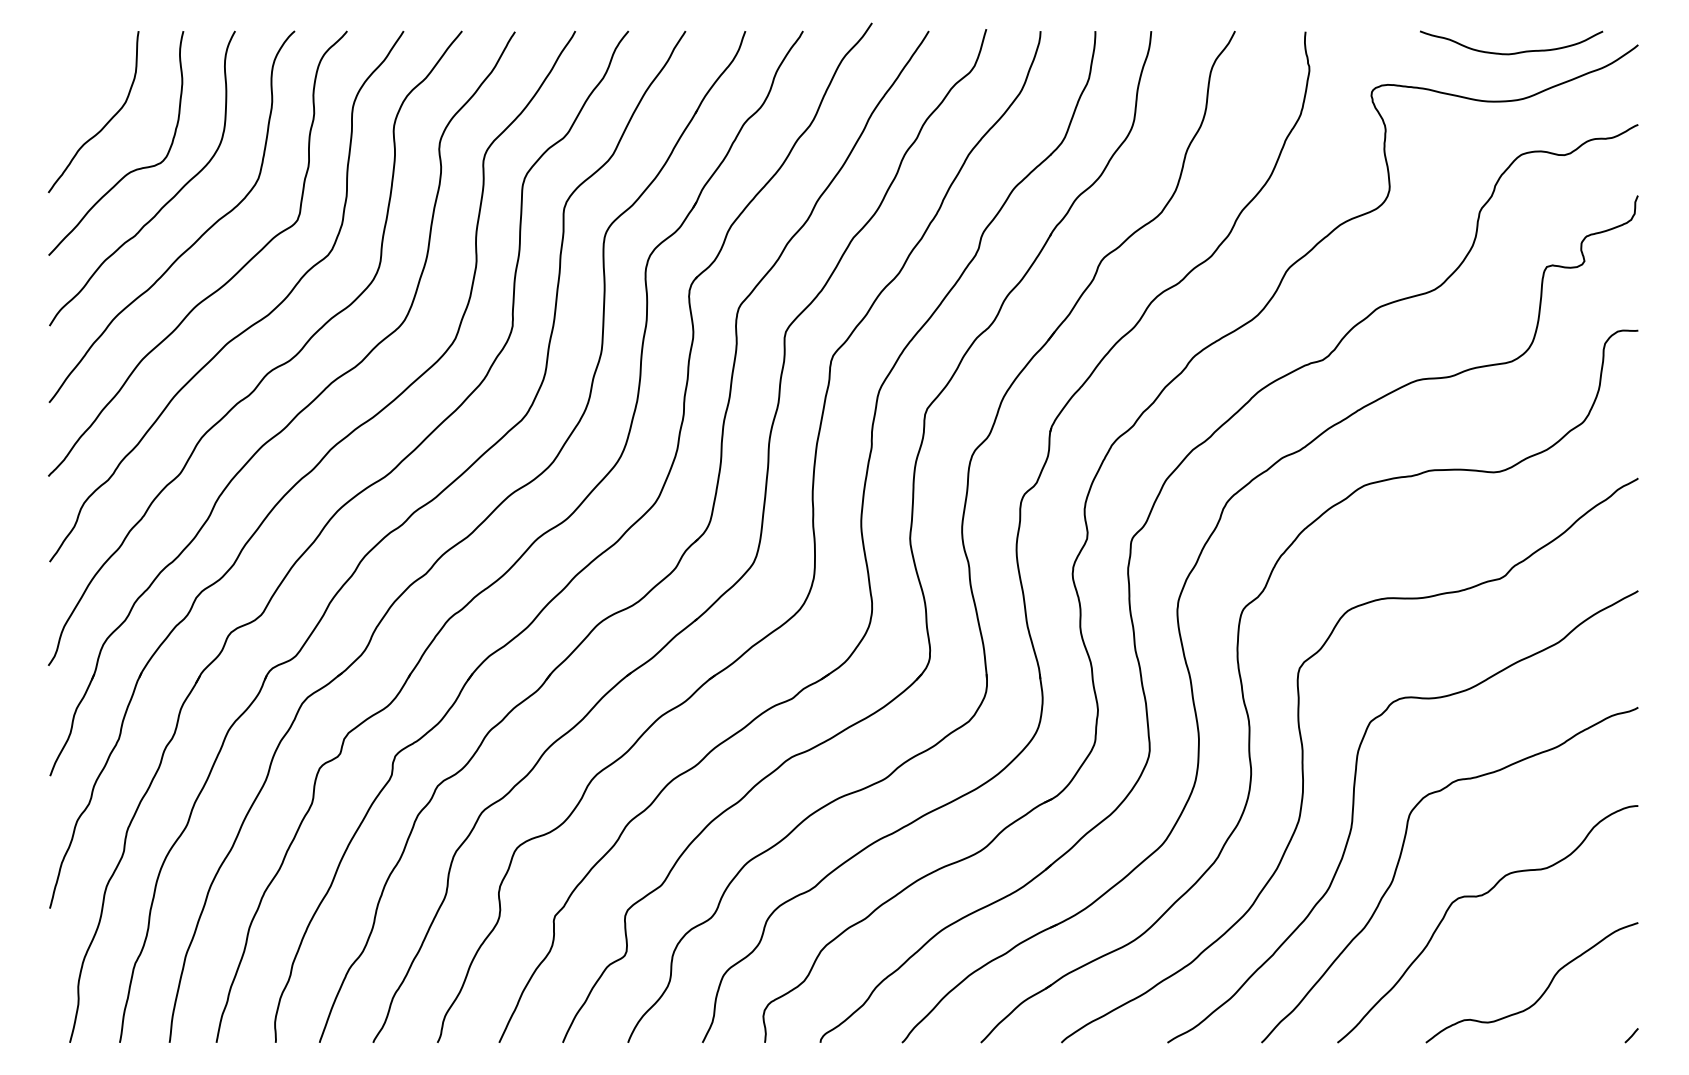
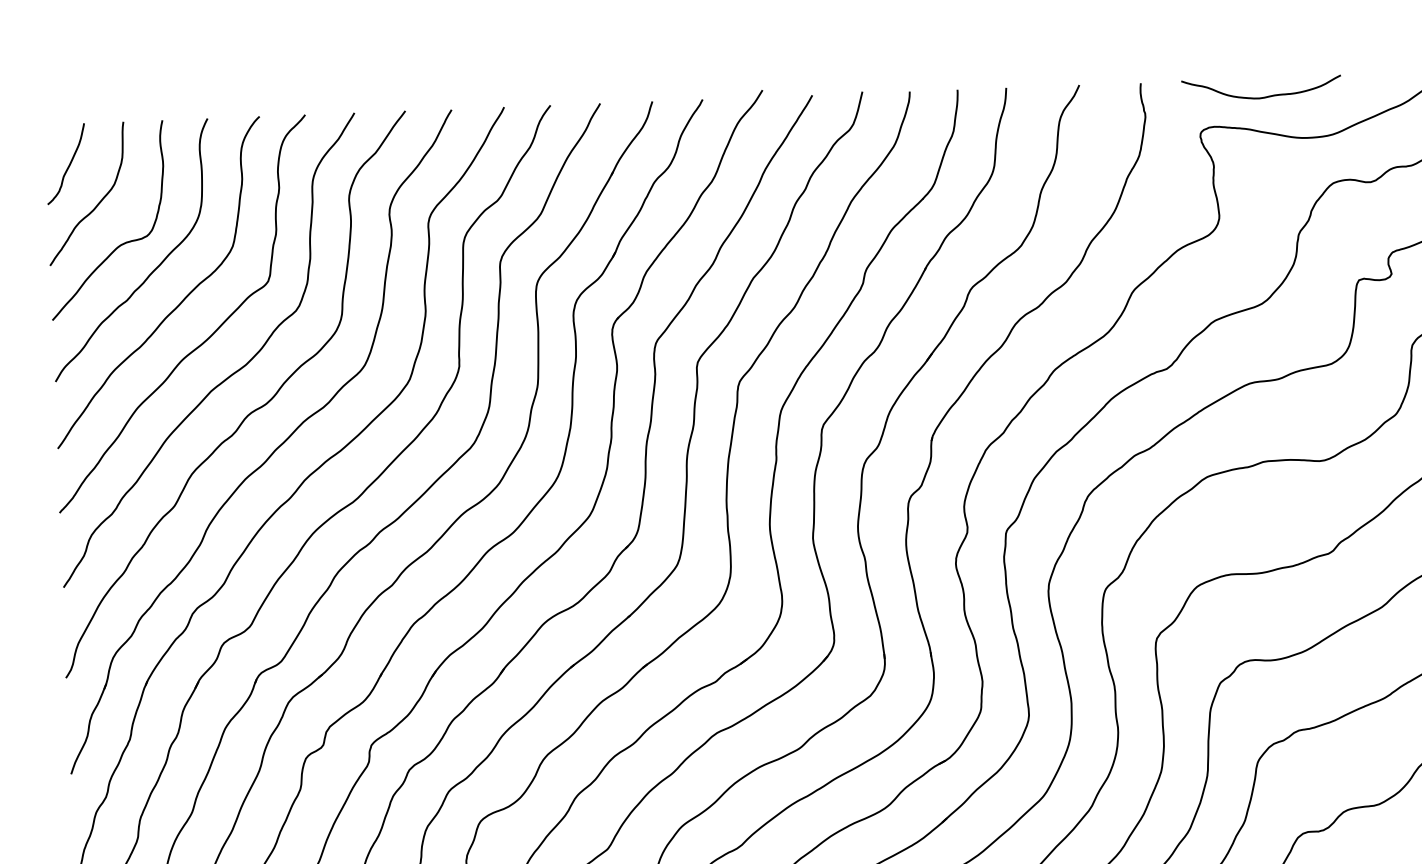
curve: (1513, 52) -> (1263, 96), moved
curve: (73, 79) -> (68, 166), added

